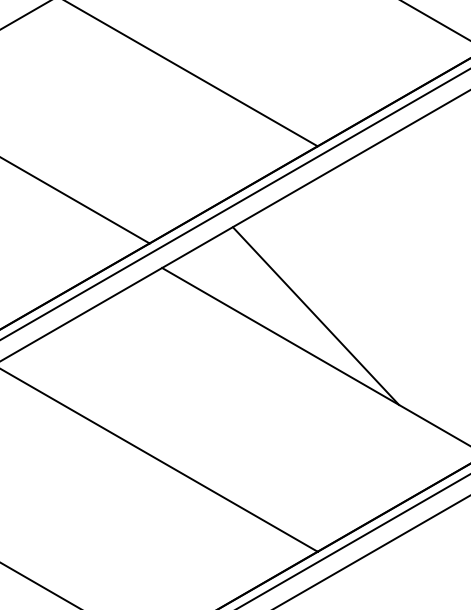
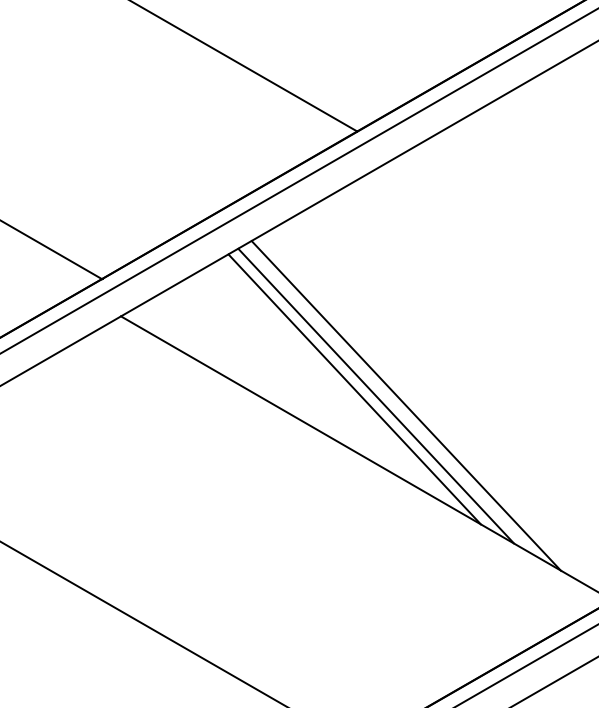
line: (329, 320) -> (375, 396), added
line: (349, 326) -> (405, 405), added

